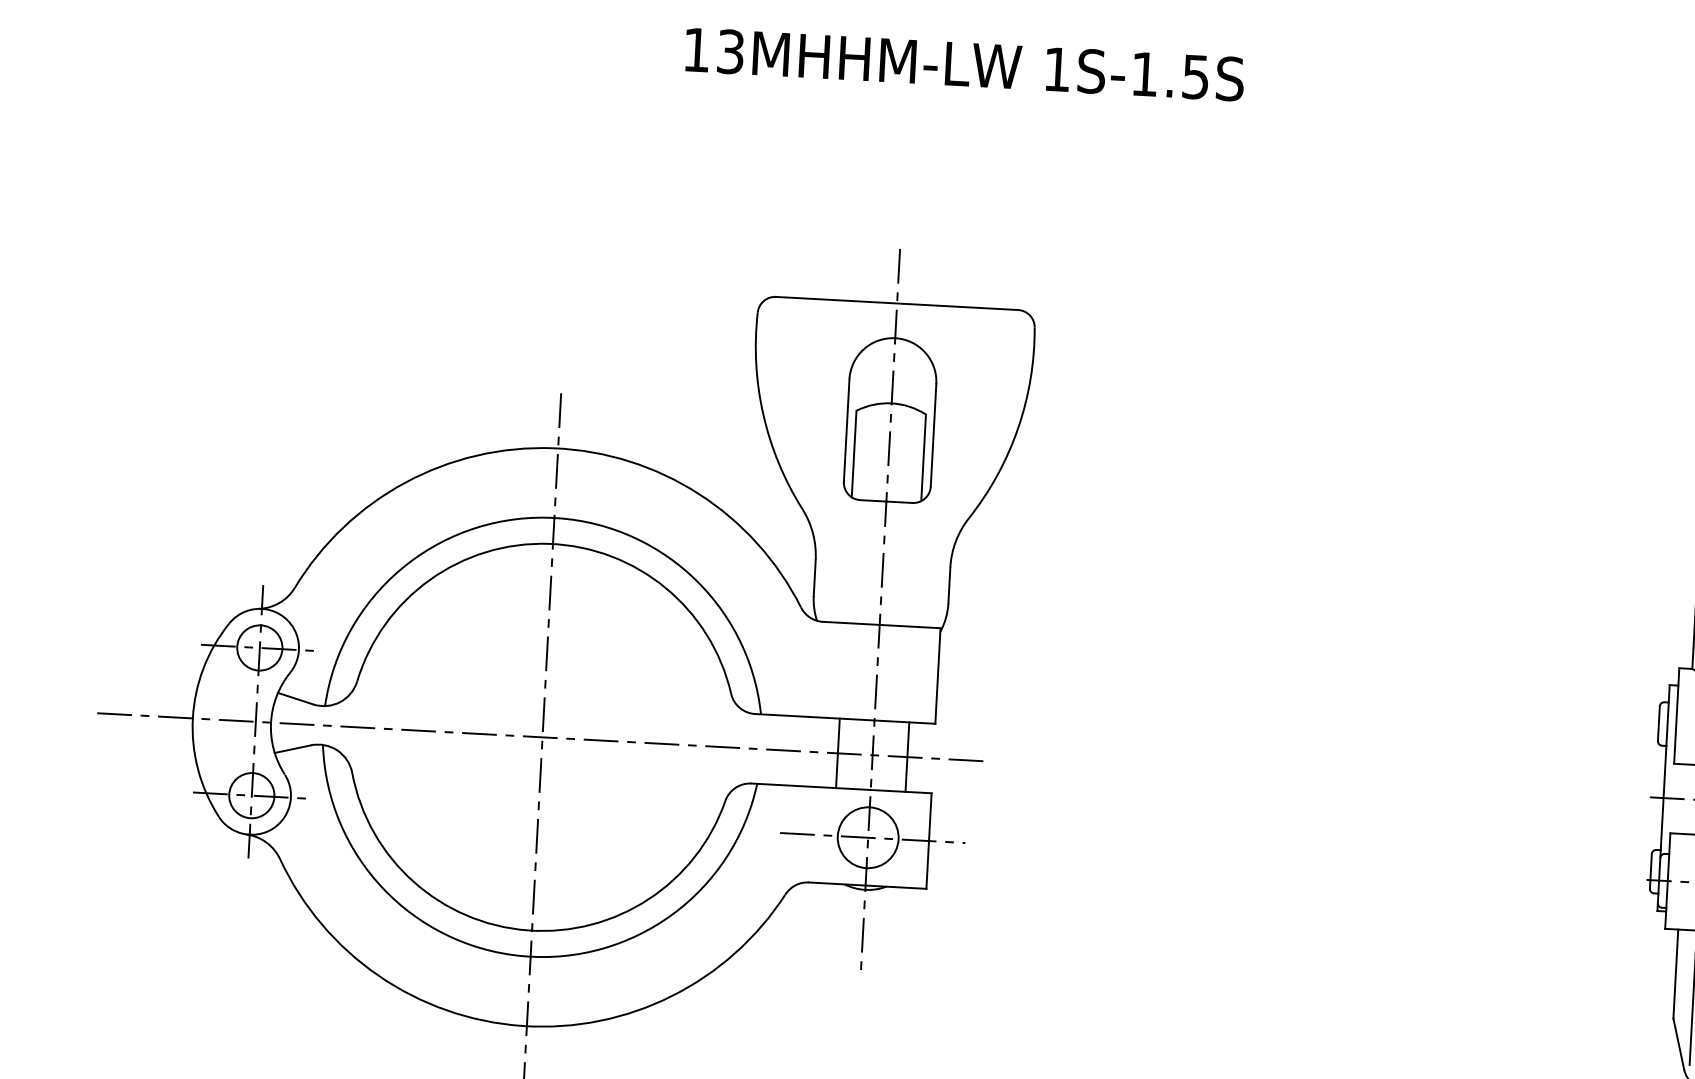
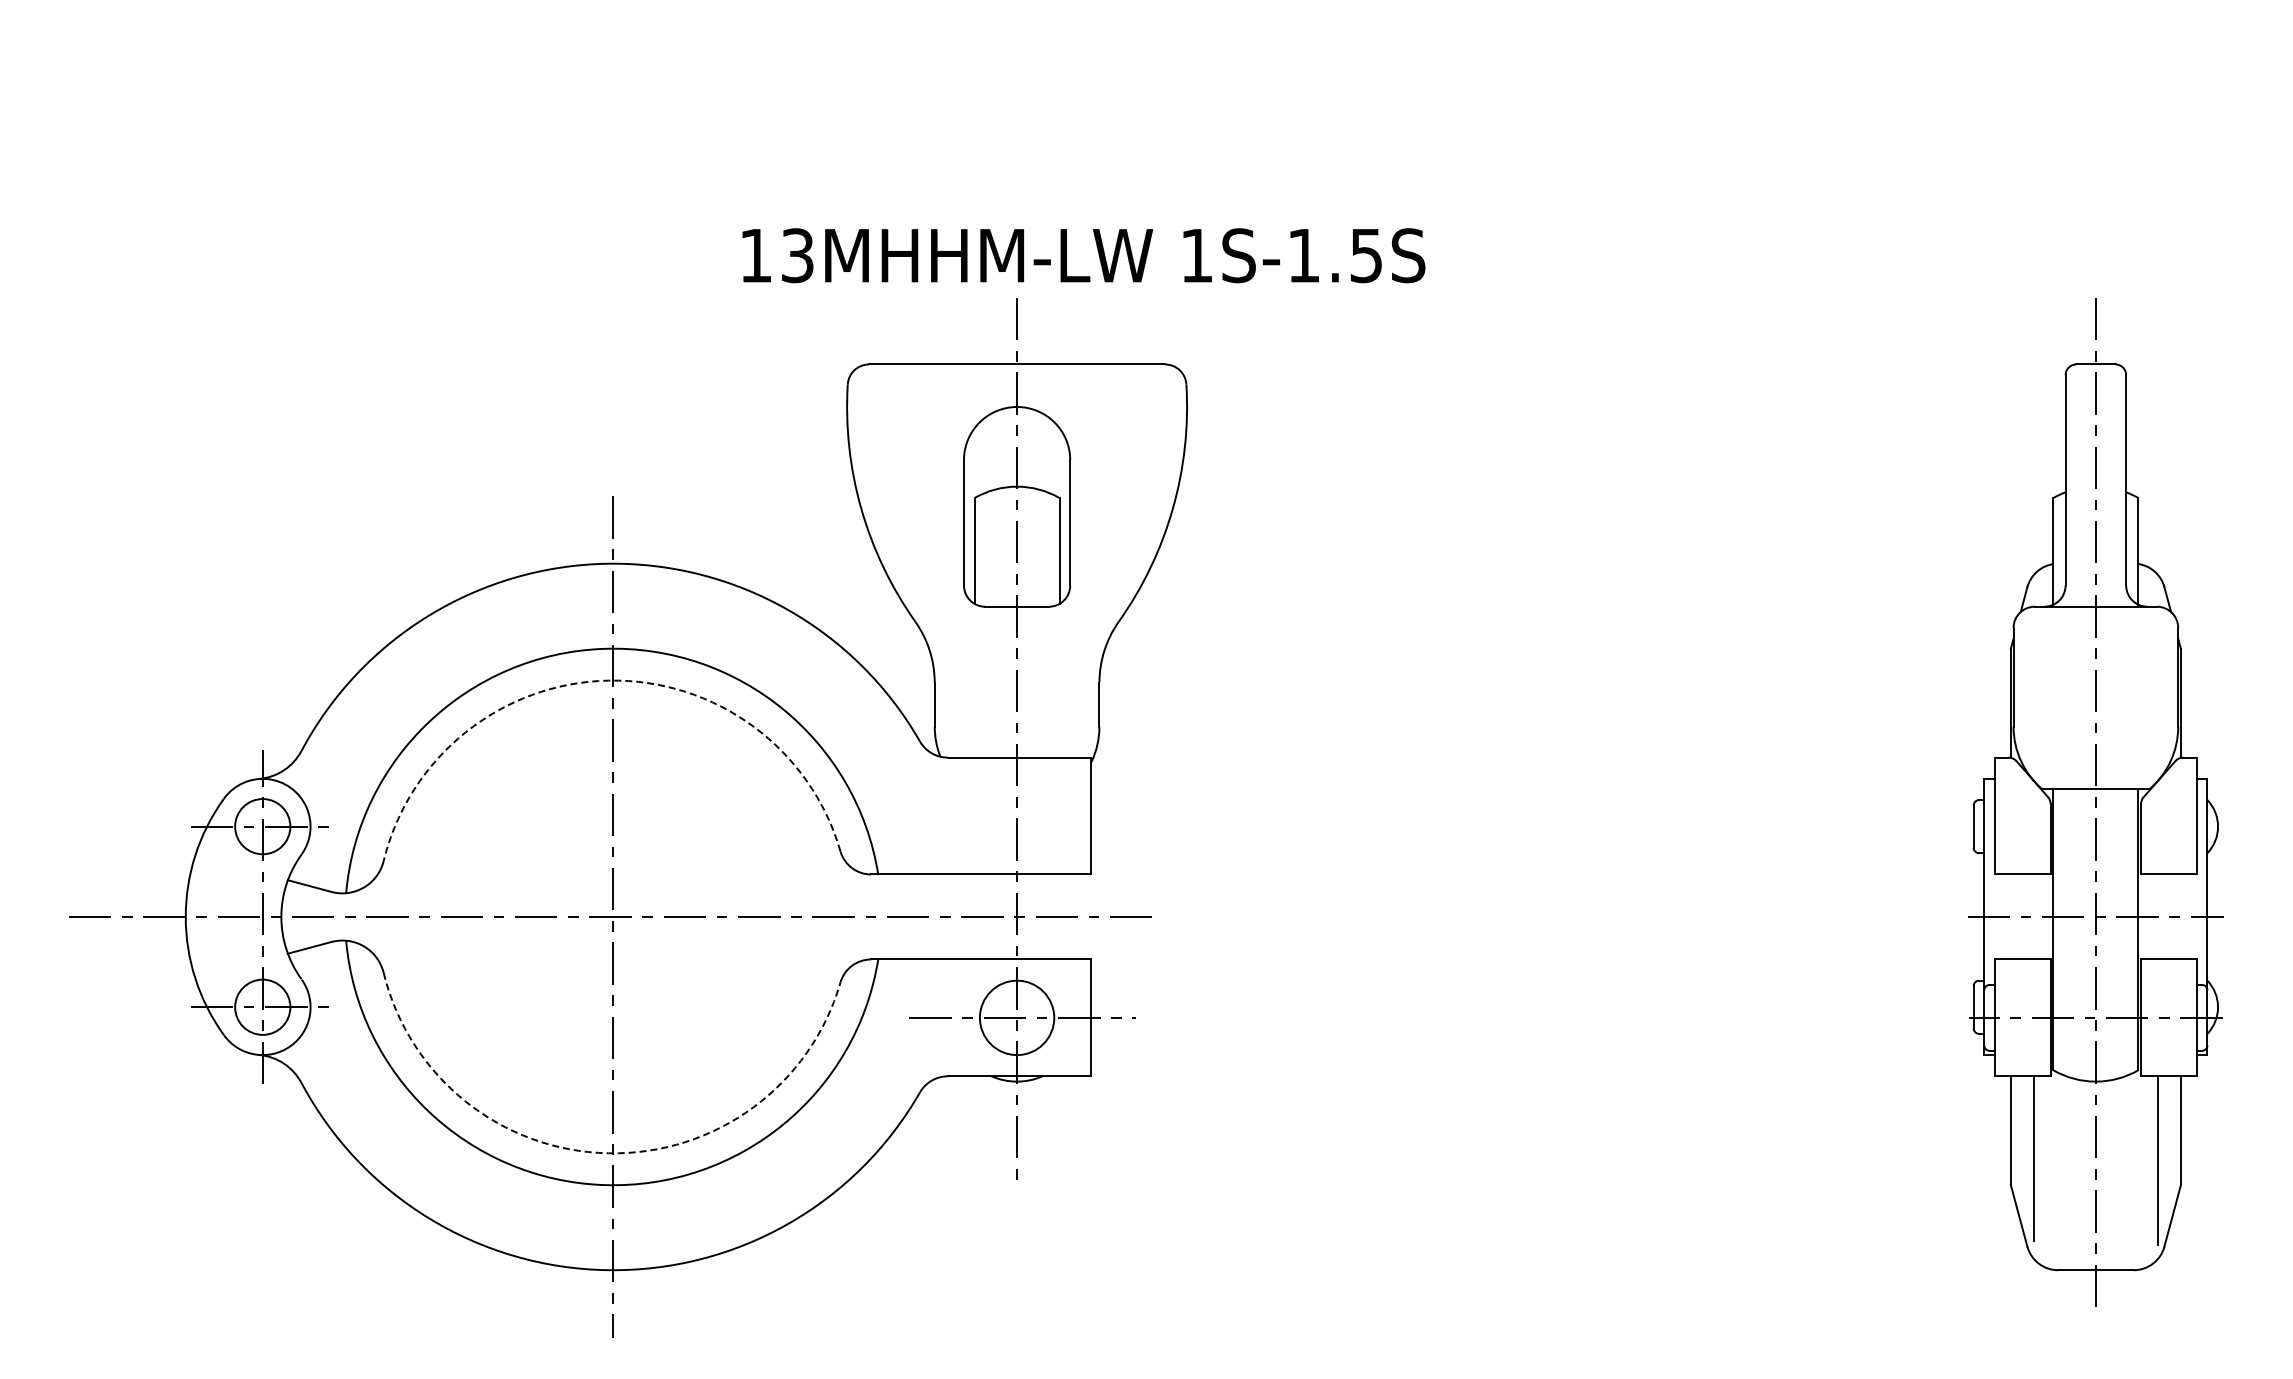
text: (964, 64) -> (1083, 255), moved
arc: (549, 543) -> (608, 680), solid -> dashed
line: (837, 752) -> (974, 916), removed
line: (907, 756) -> (1059, 916), removed
arc: (528, 930) -> (608, 1153), solid -> dashed

